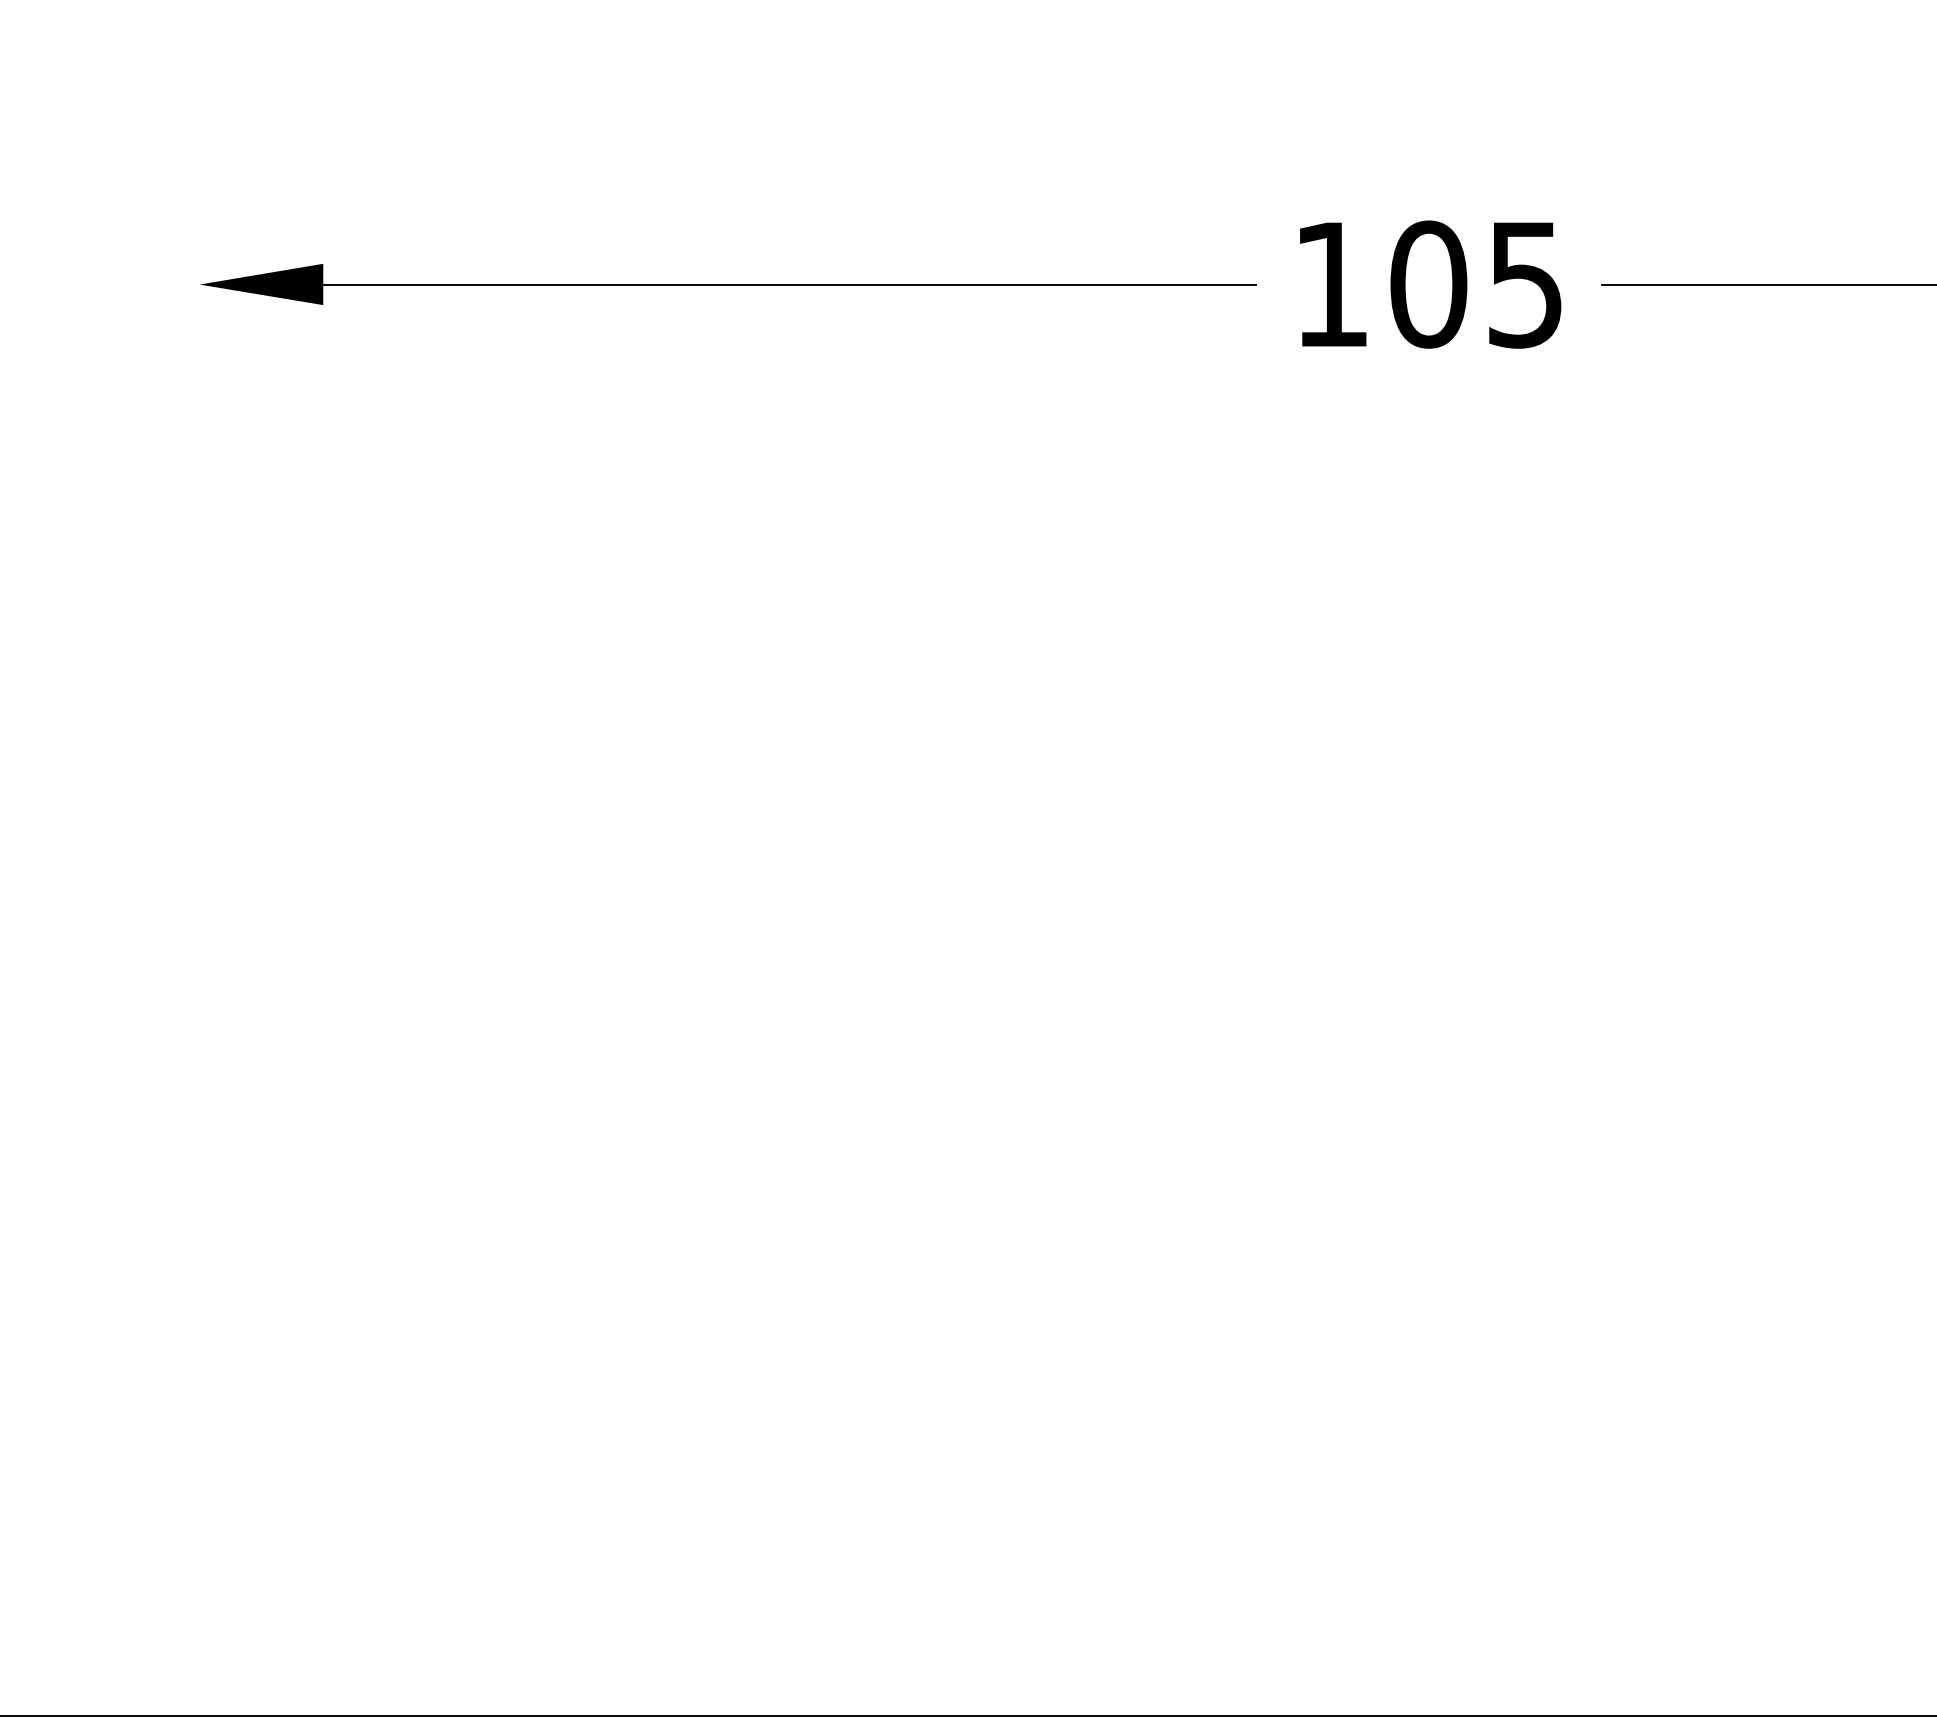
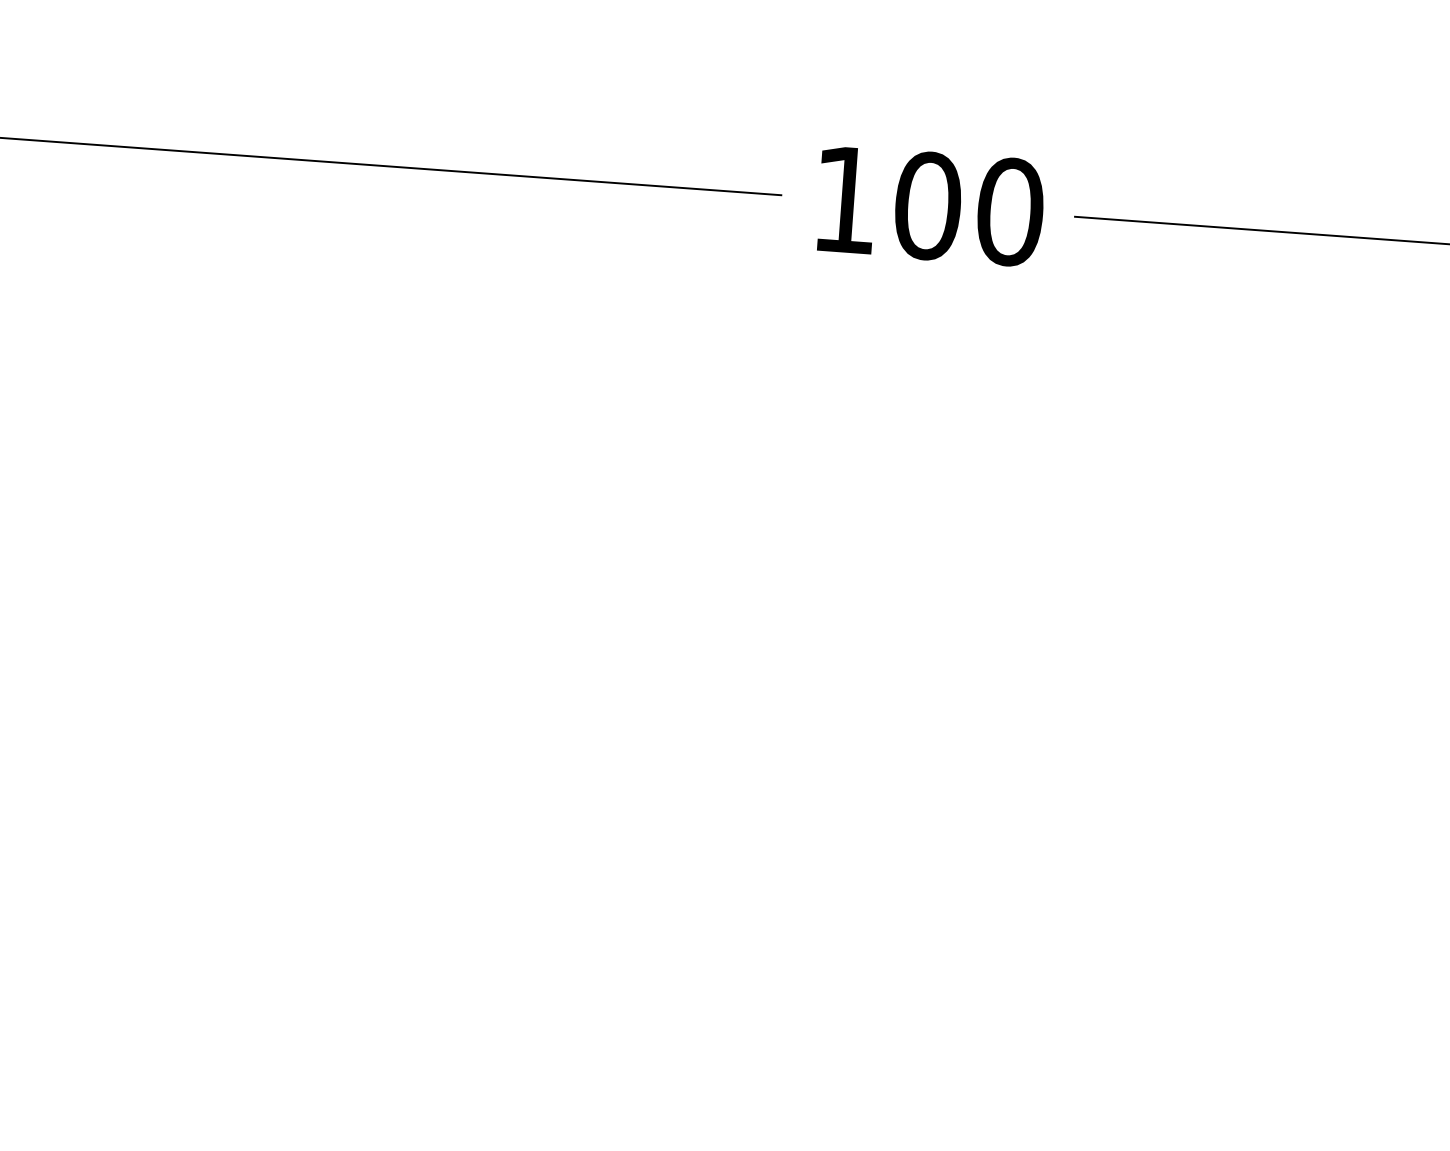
text: (1525, 284) -> (1010, 211), 105 -> 100

